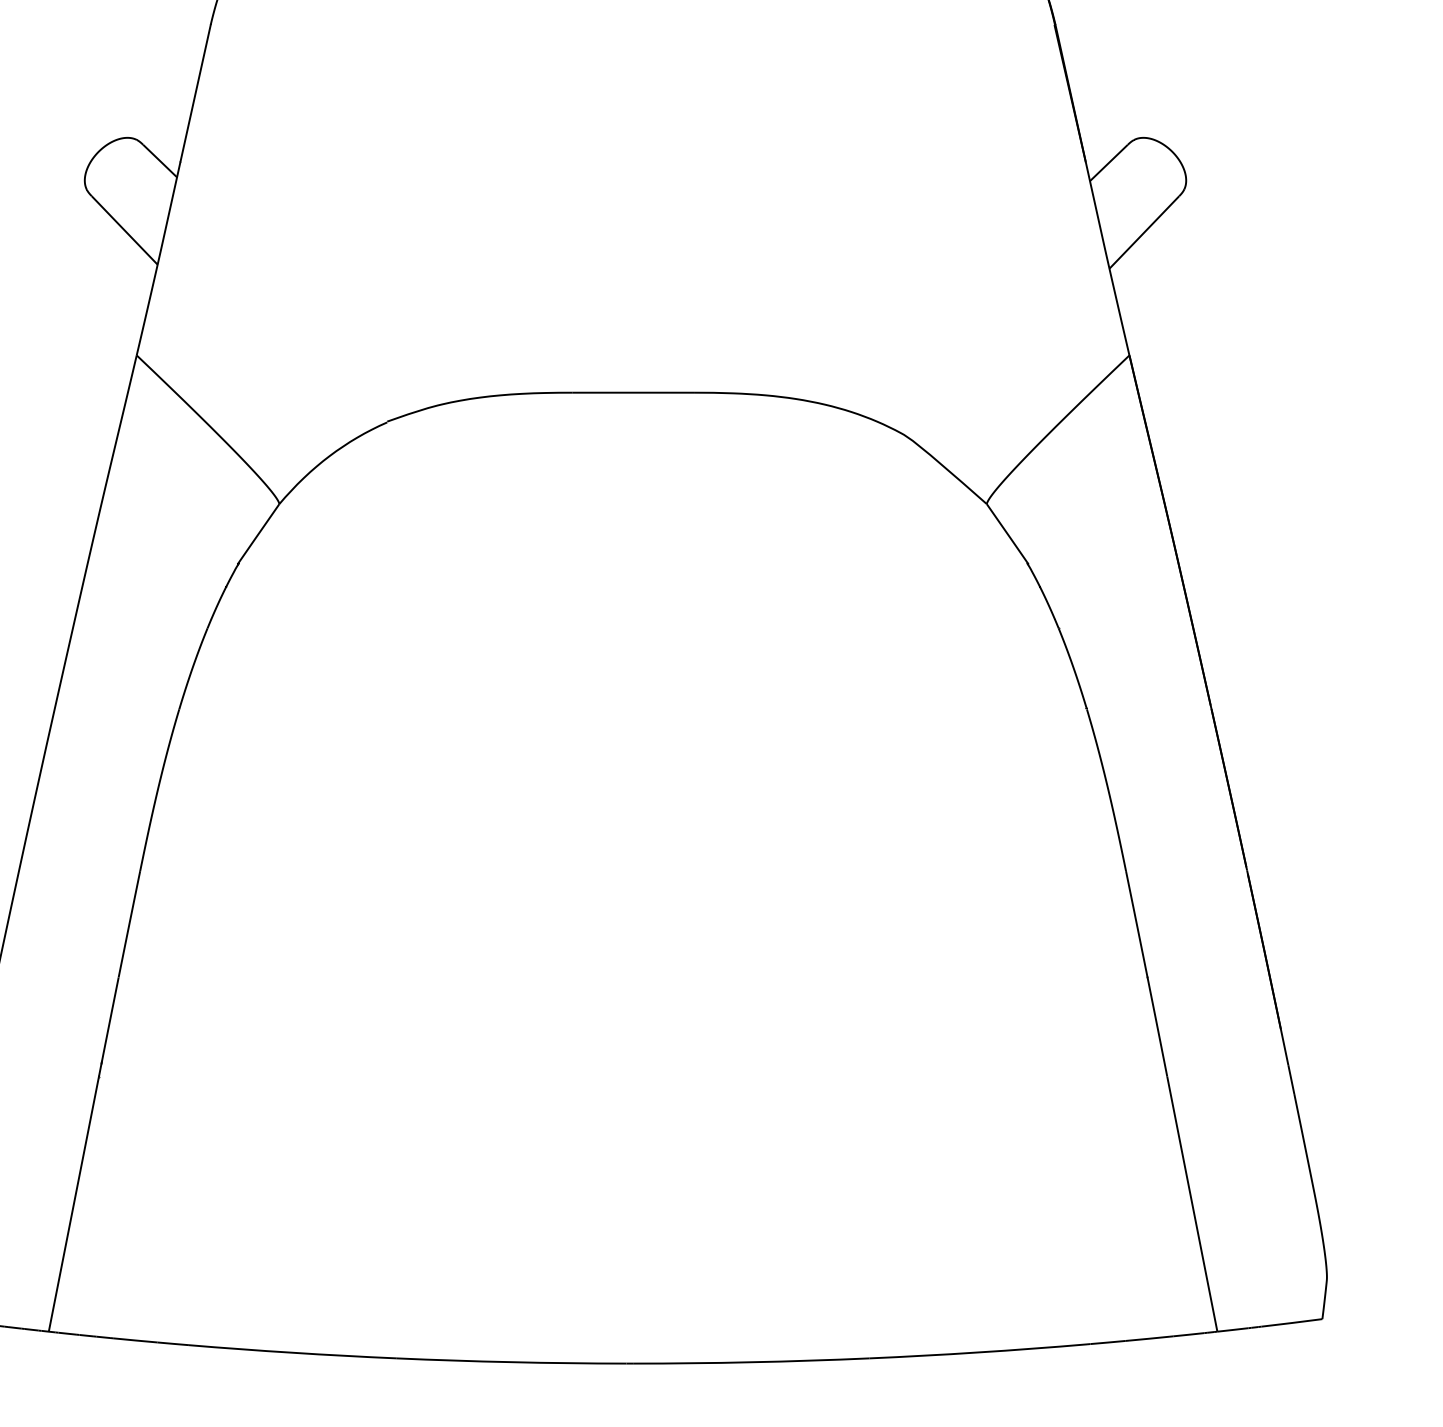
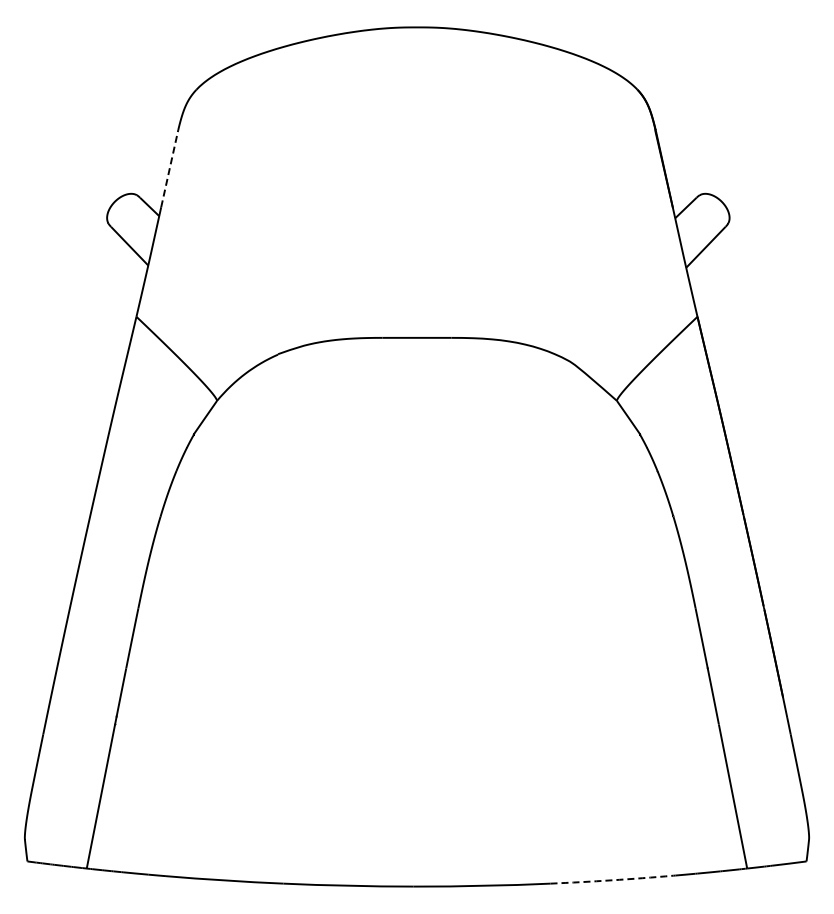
line: (195, 93) -> (169, 168), solid -> dashed
arc: (979, 1352) -> (612, 880), solid -> dashed

